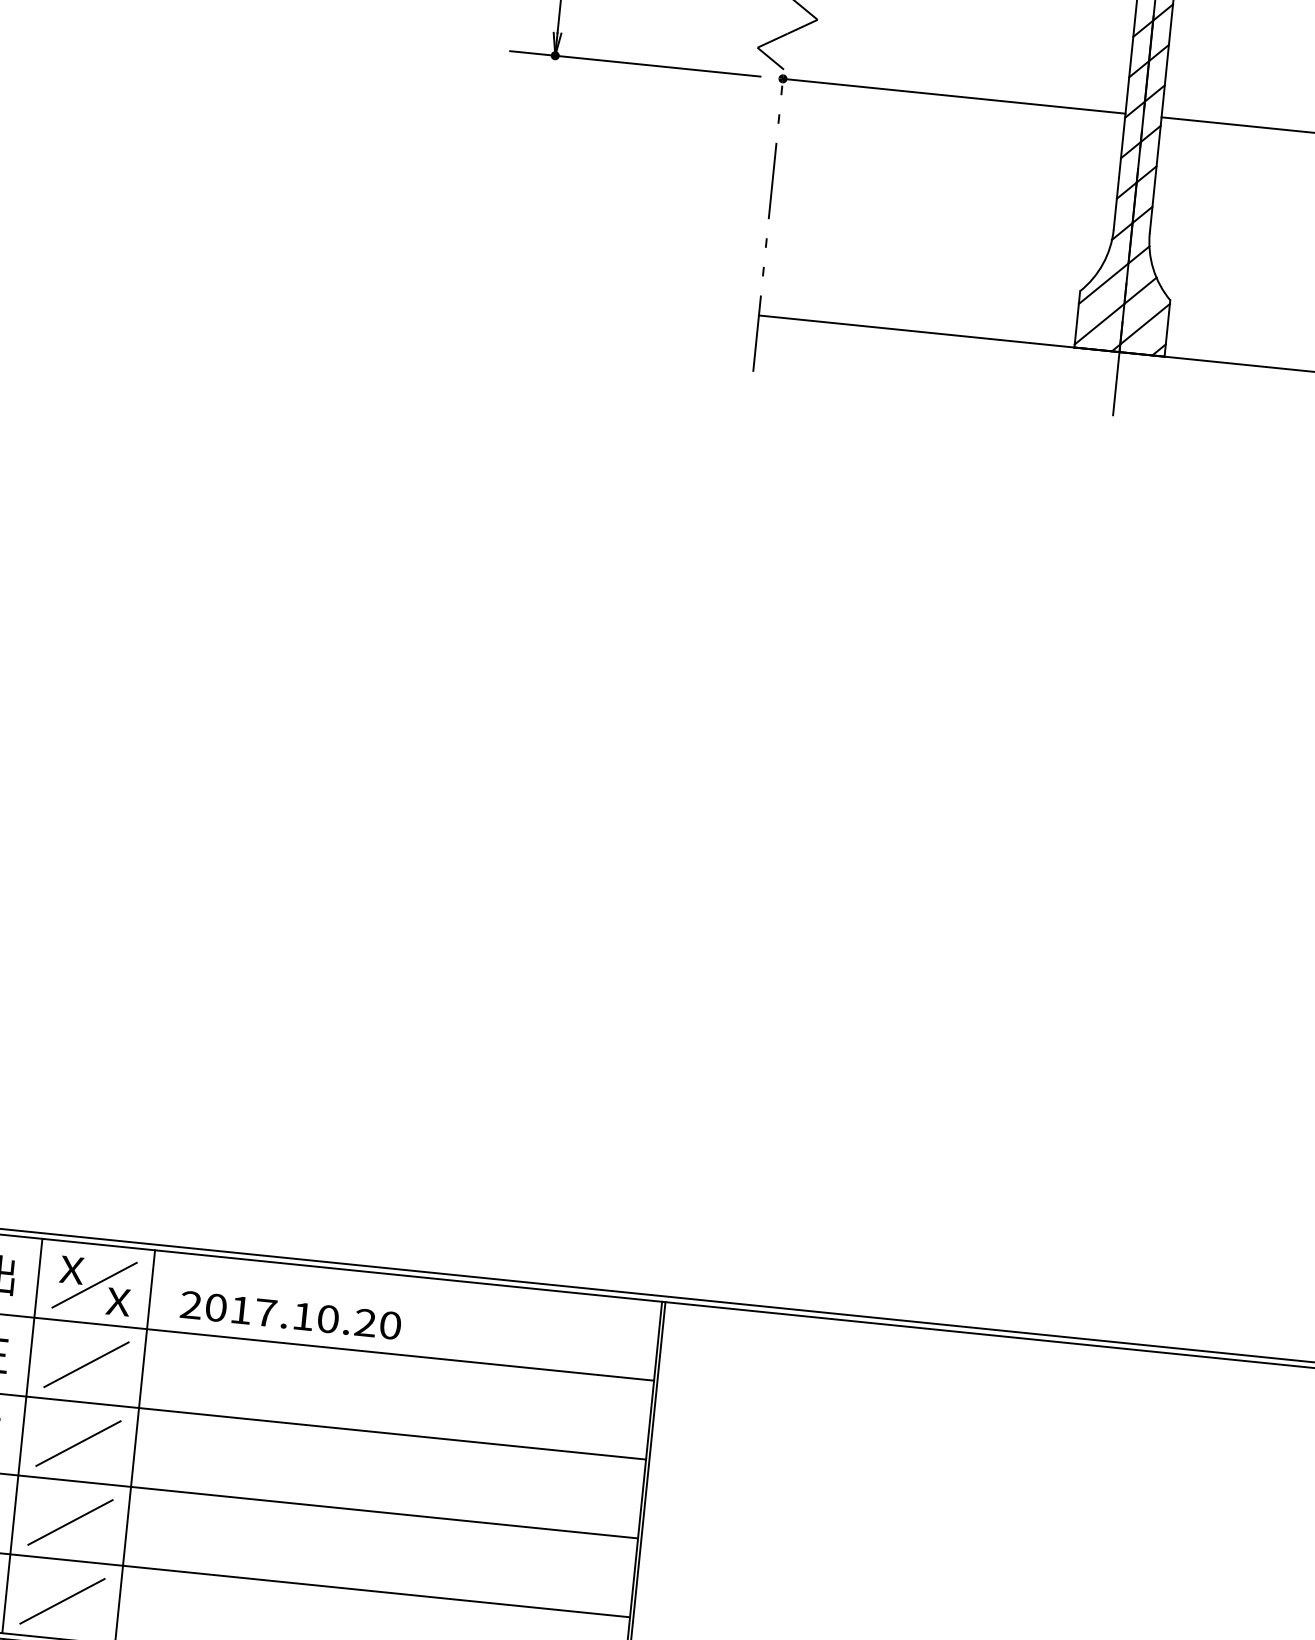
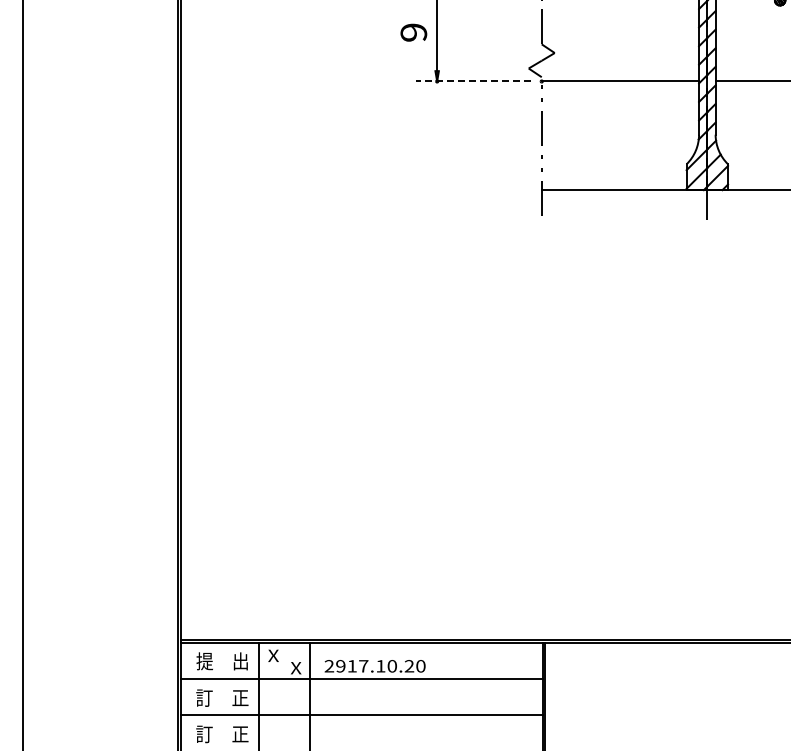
line: (634, 63) -> (473, 81), solid -> dashed
line: (94, 1284) -> (284, 661), removed
text: (215, 1308) -> (340, 666), 2017.10.20 -> 2917.10.20
line: (86, 1365) -> (284, 698), removed
line: (78, 1443) -> (284, 734), removed

